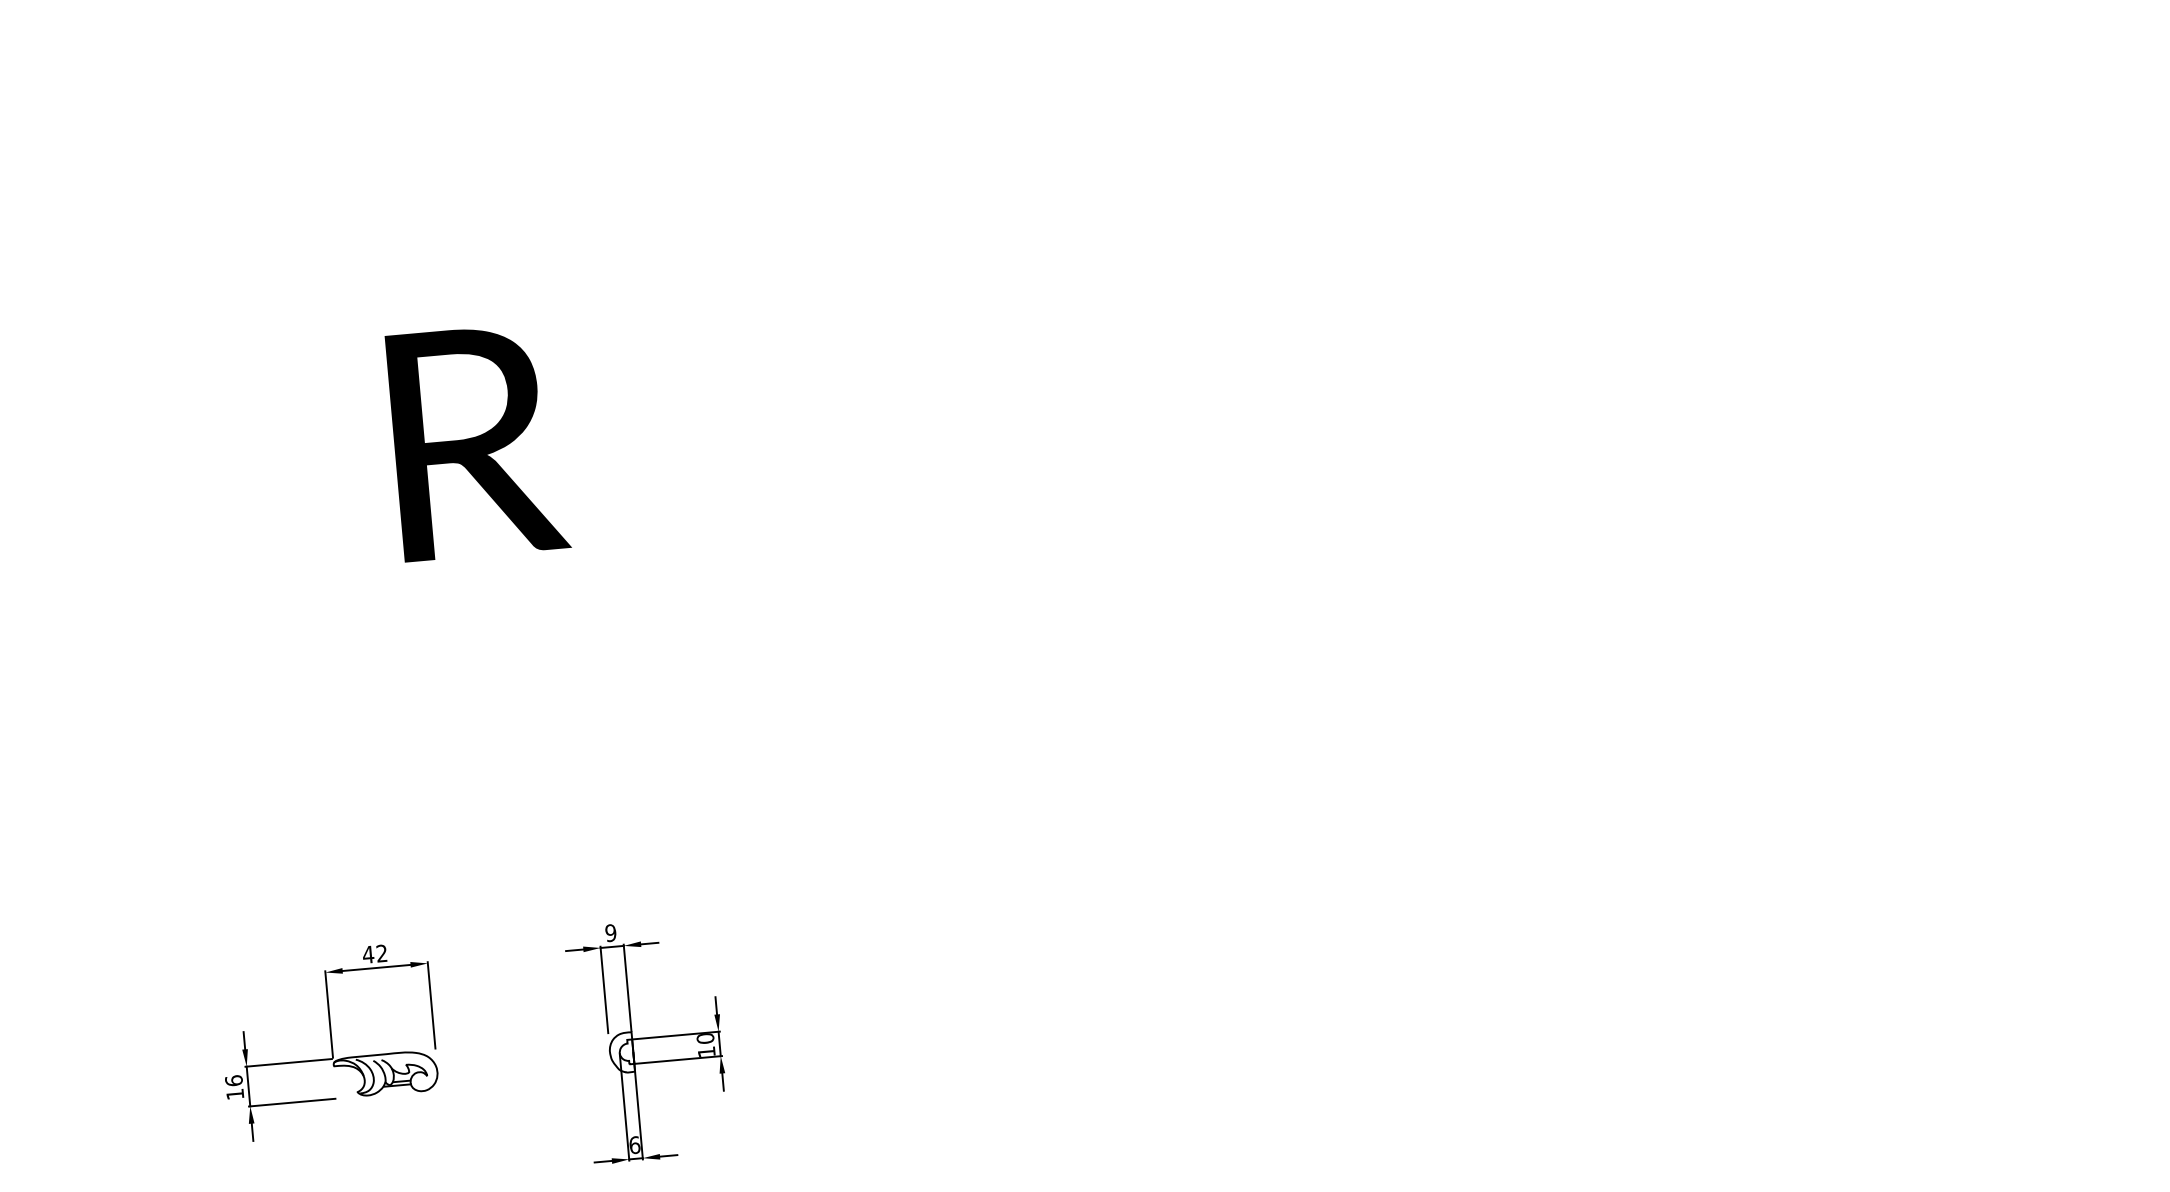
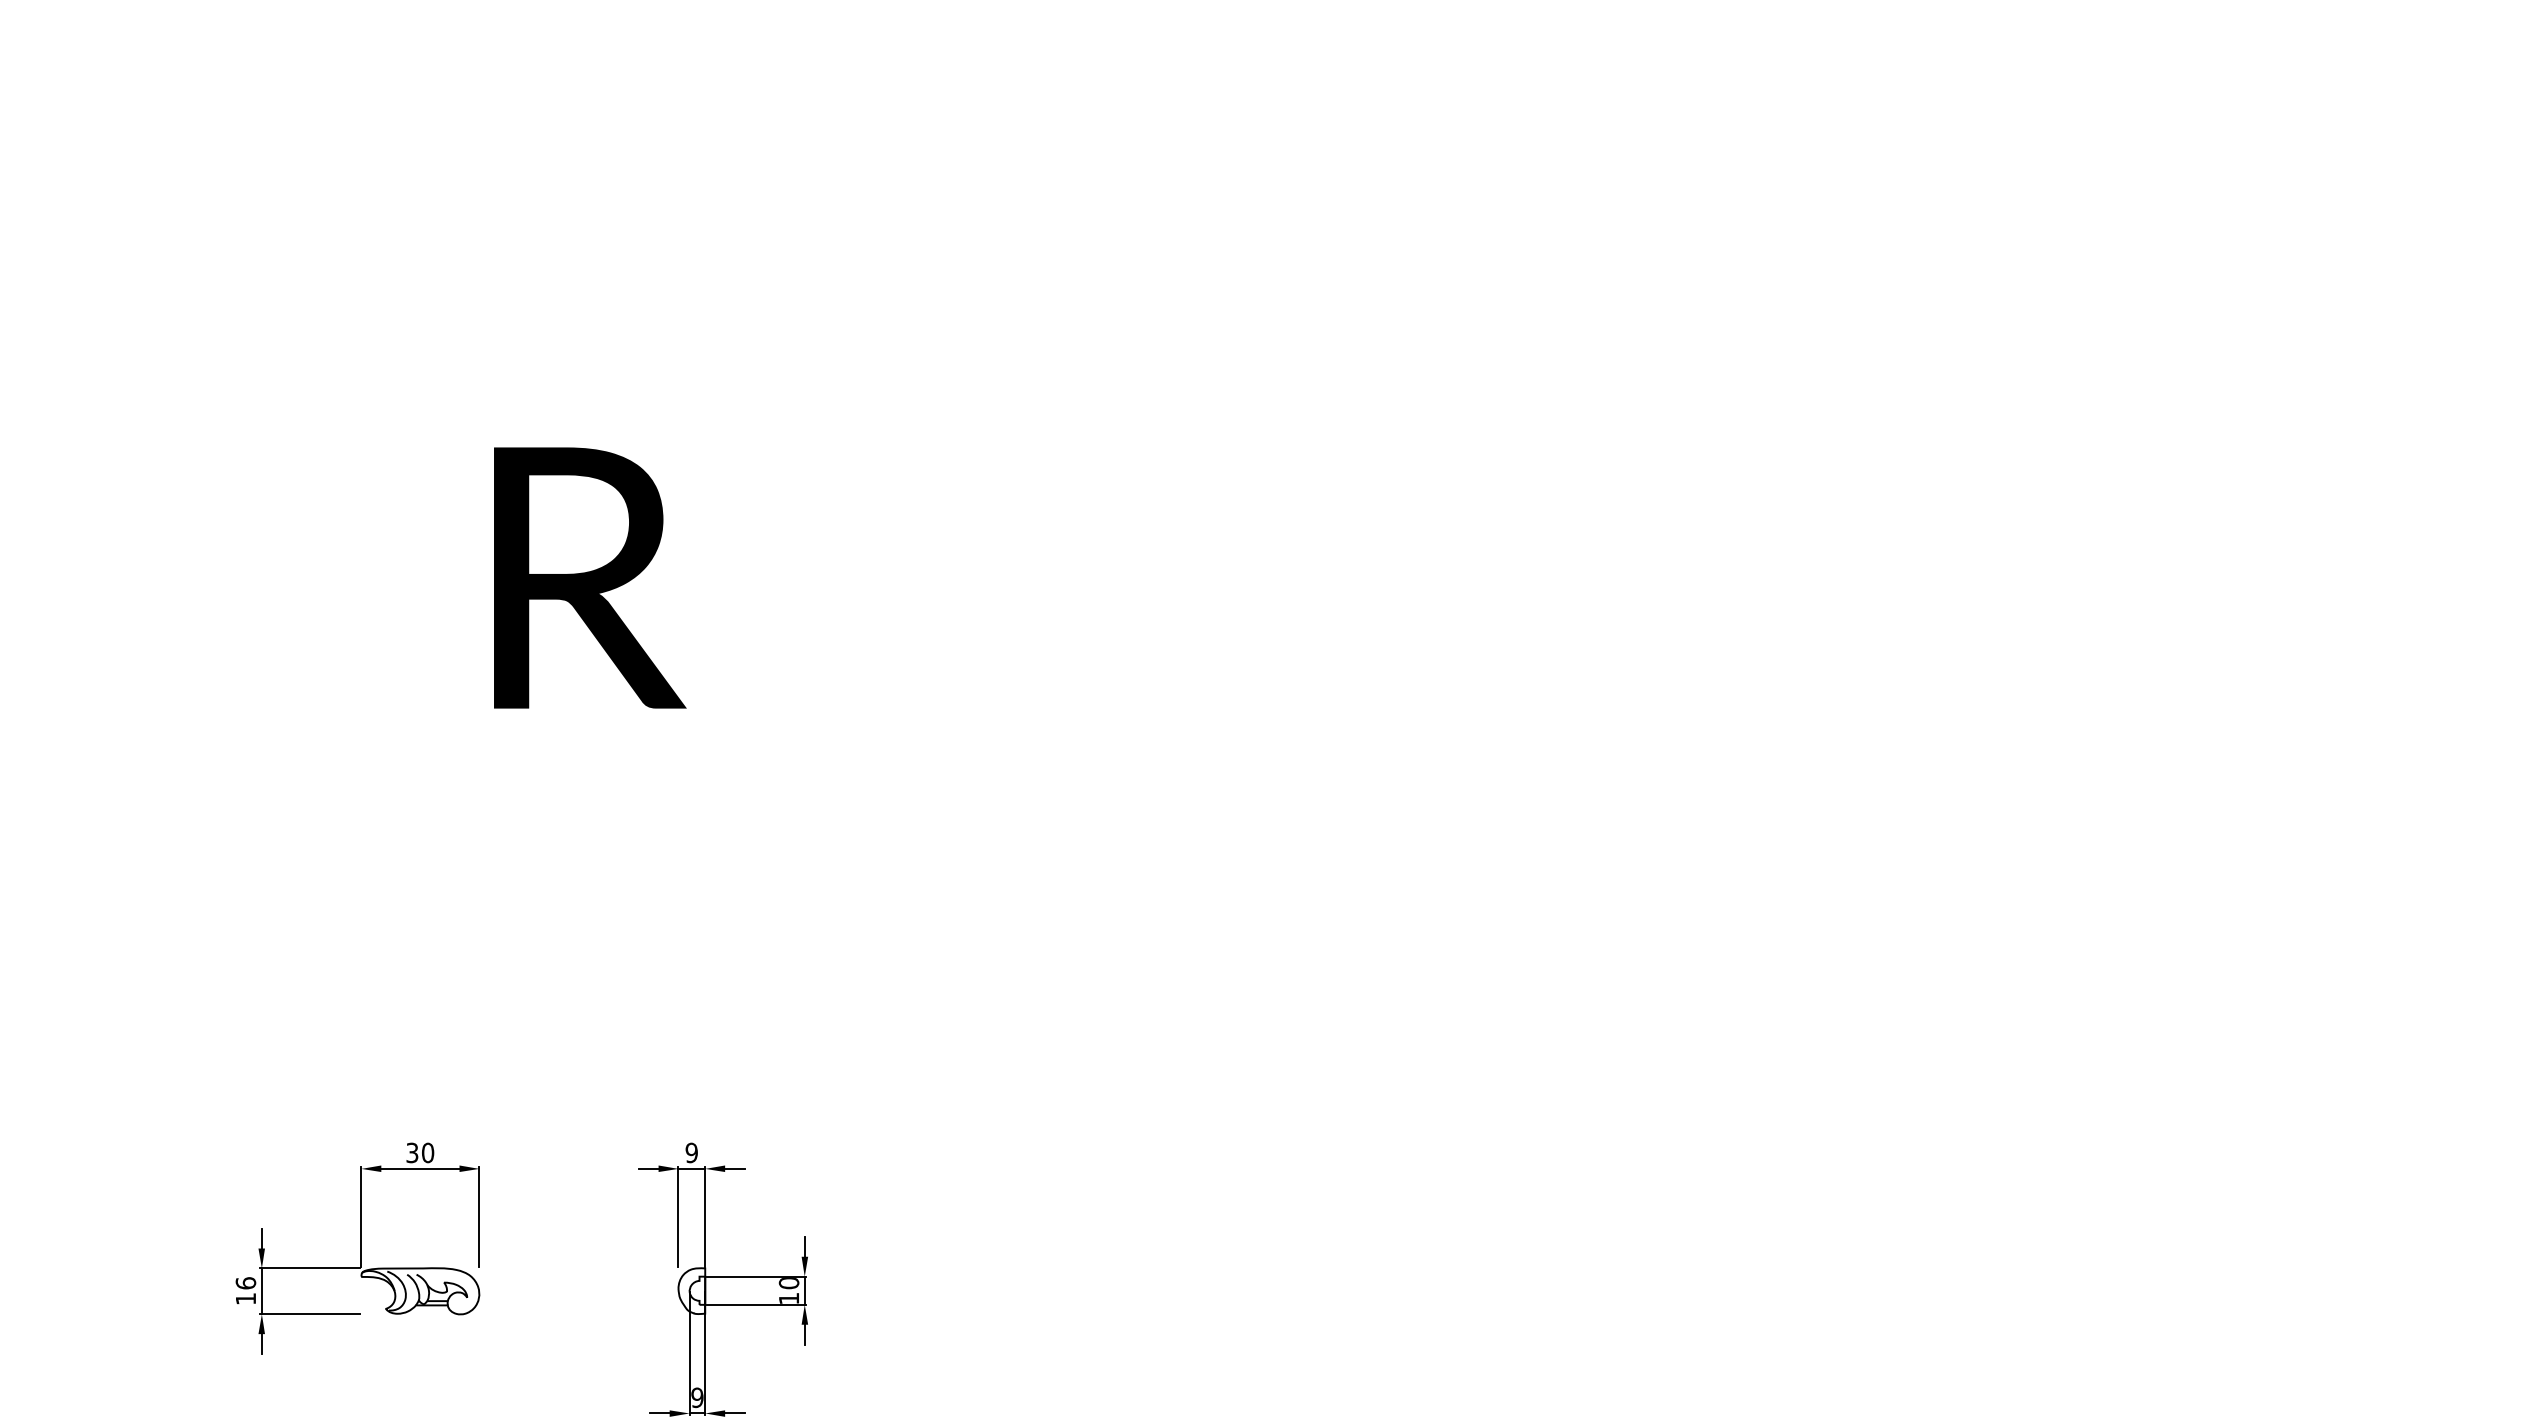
text: (374, 953) -> (419, 1152), 42 -> 30
text: (634, 1144) -> (697, 1397), 6 -> 9

